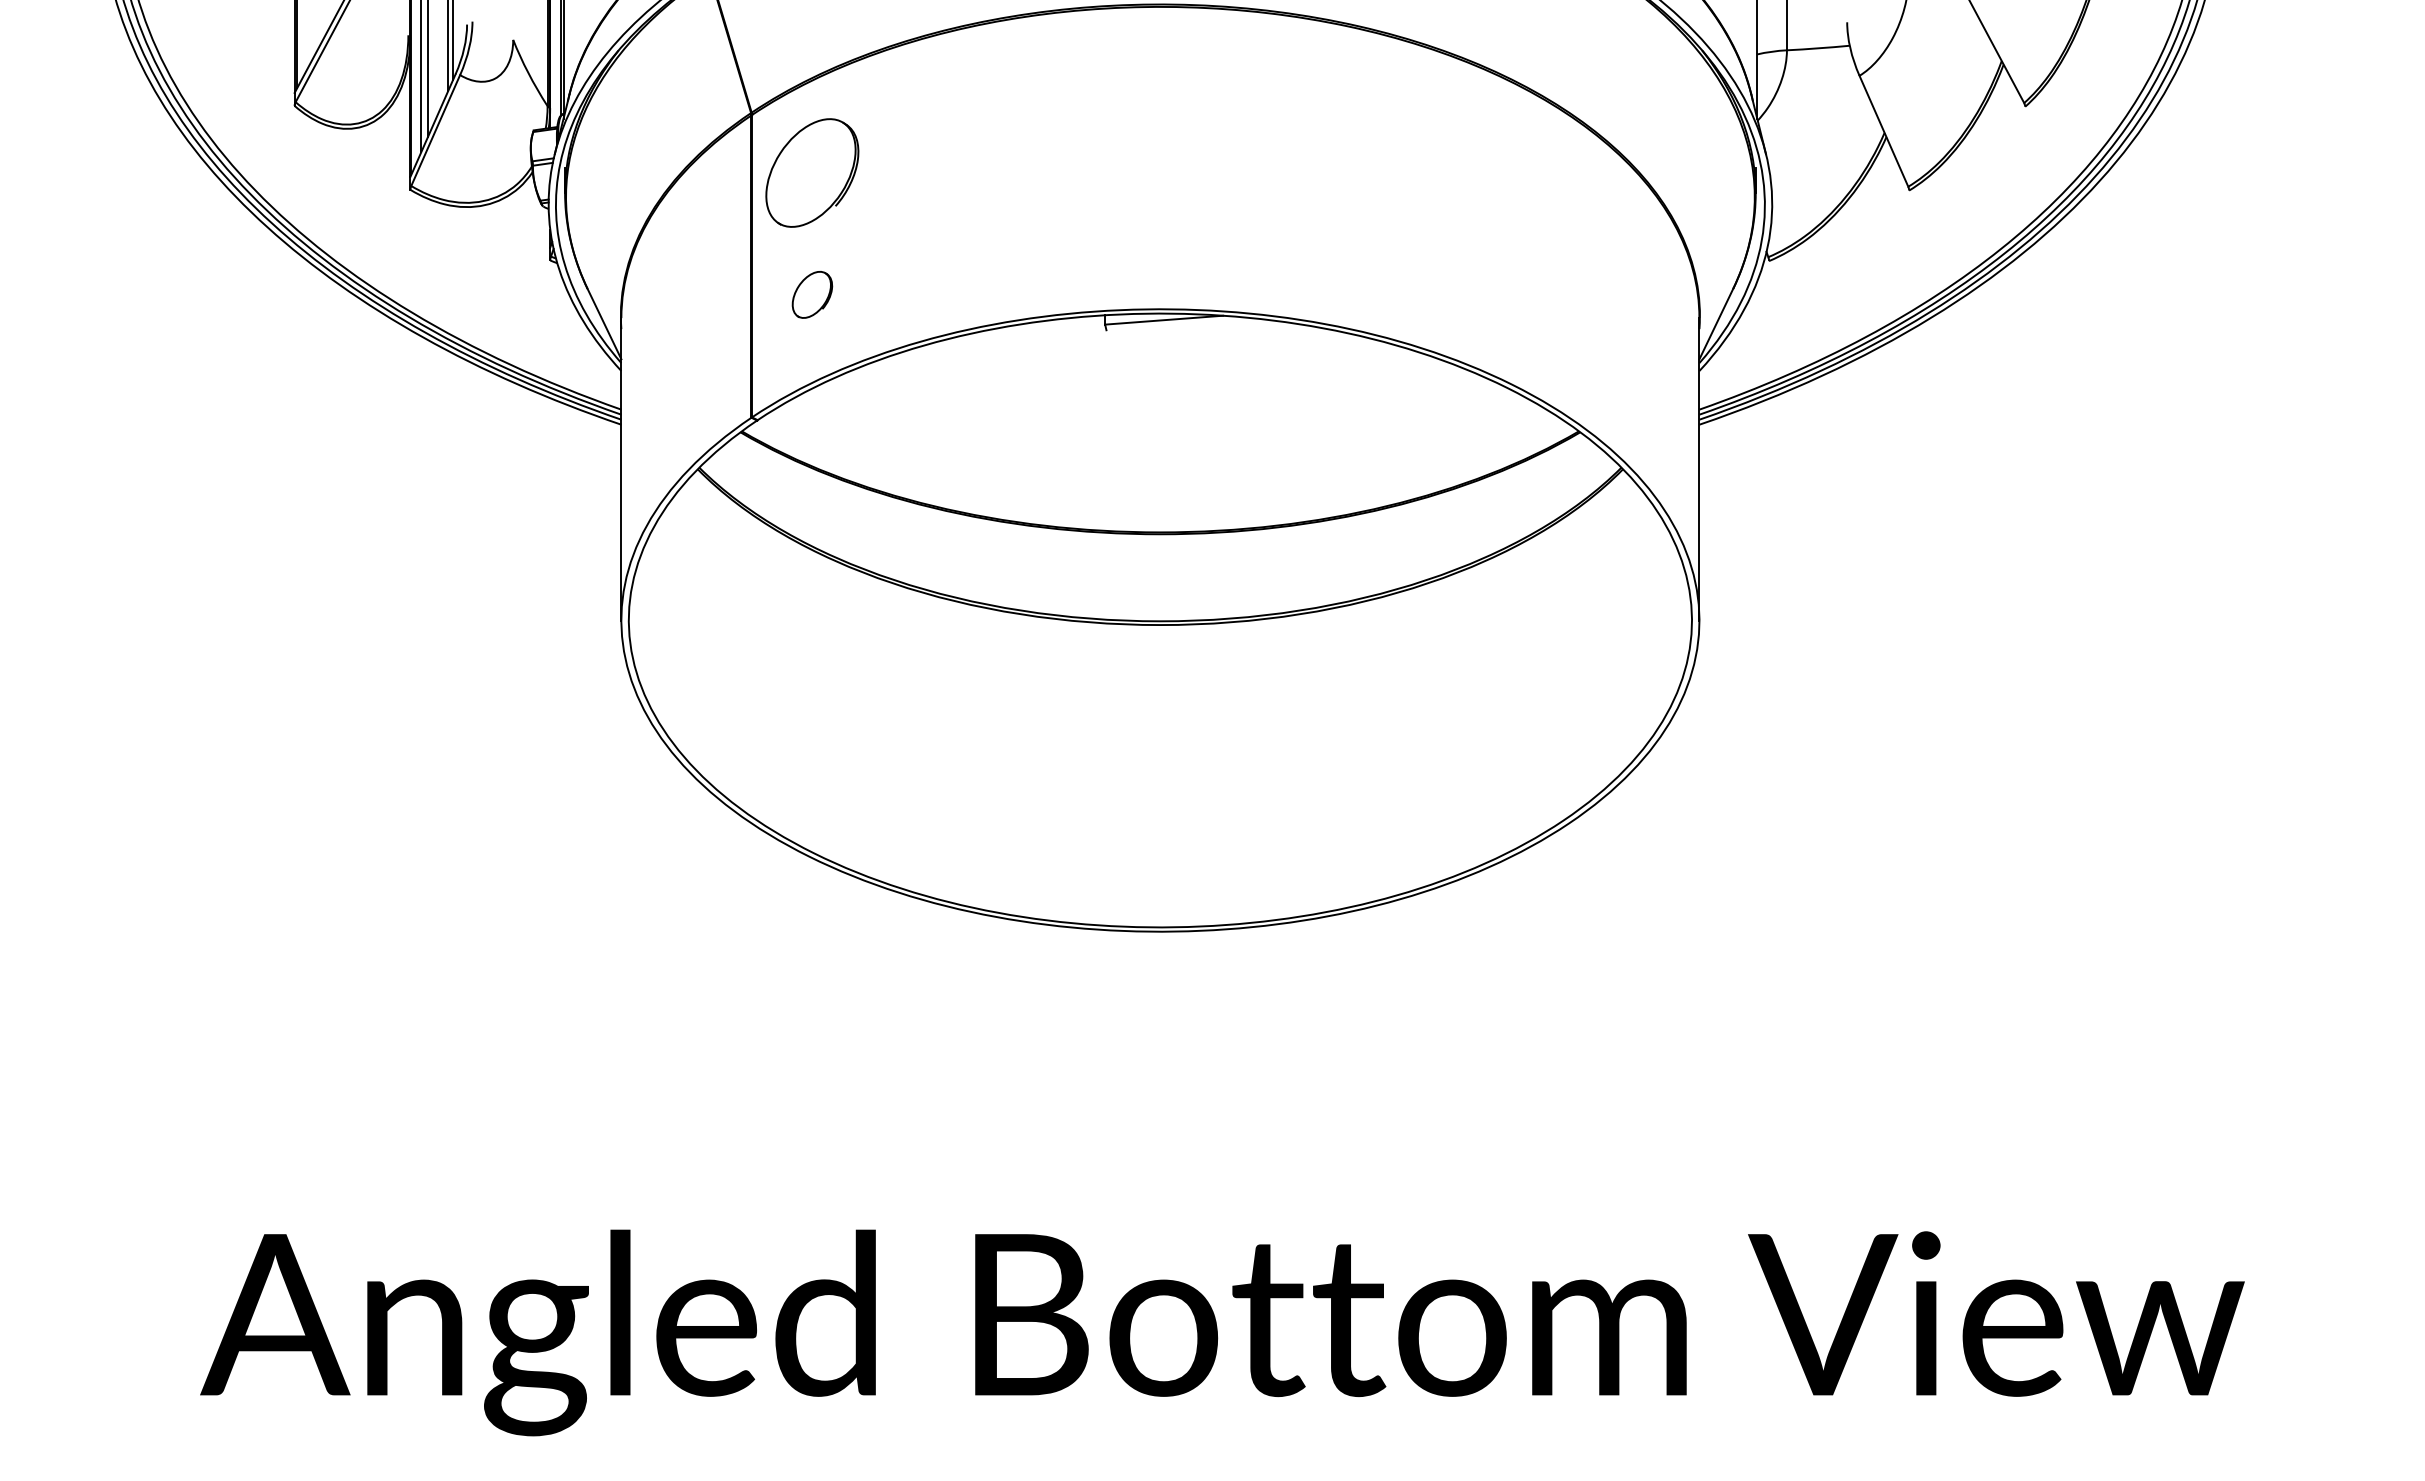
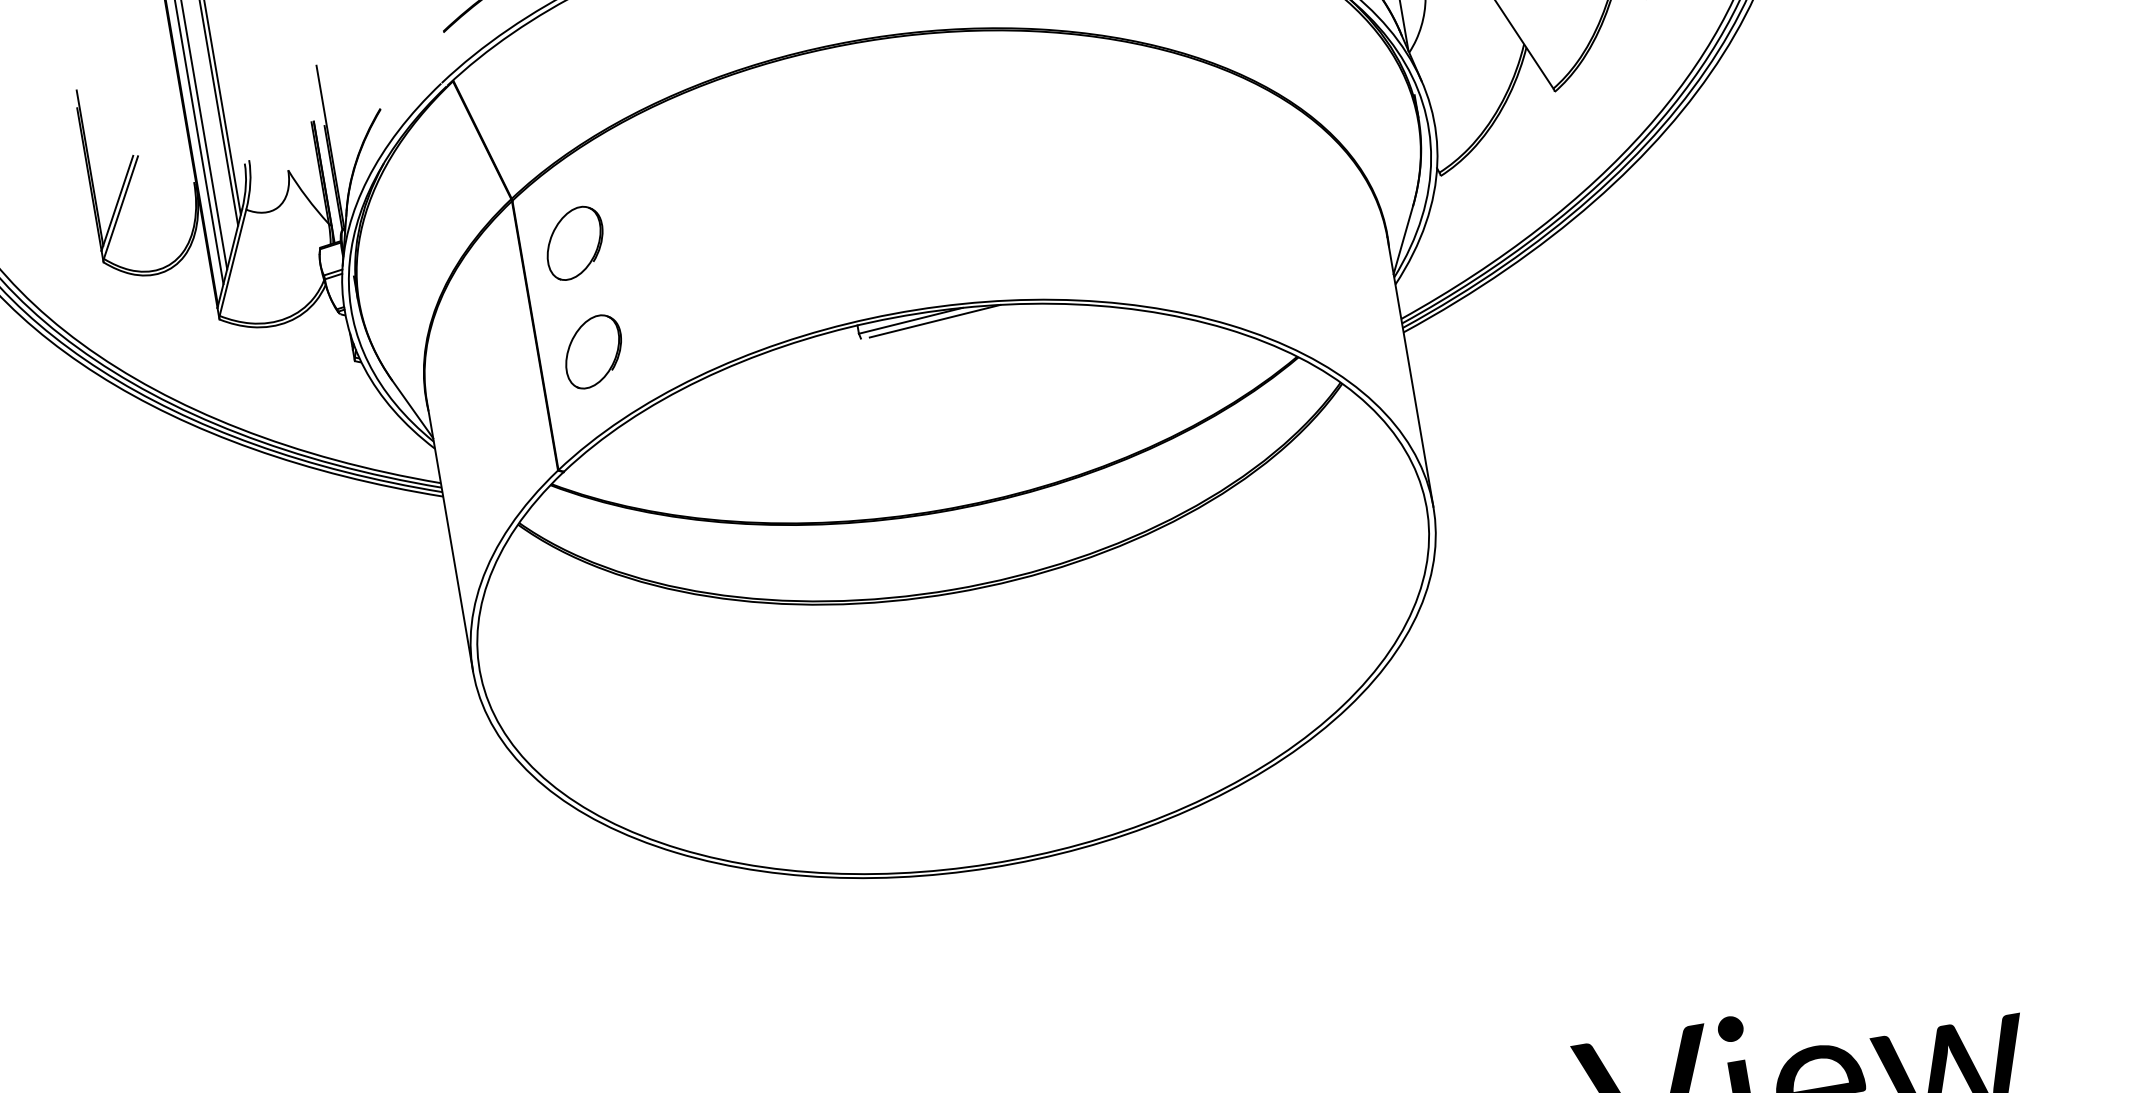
part: (812, 172) -> (575, 242), size x0.71
part: (812, 294) -> (593, 351), size x1.67
line: (1190, 324) -> (934, 320), added

